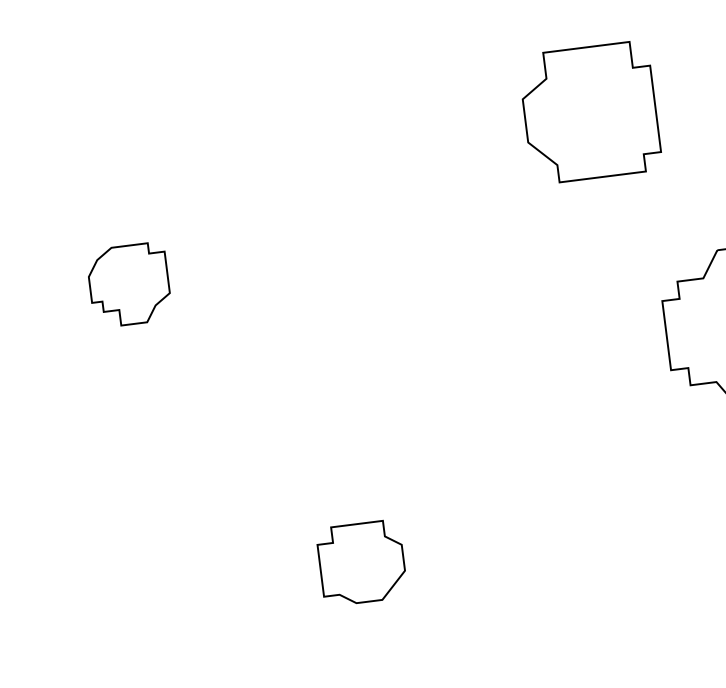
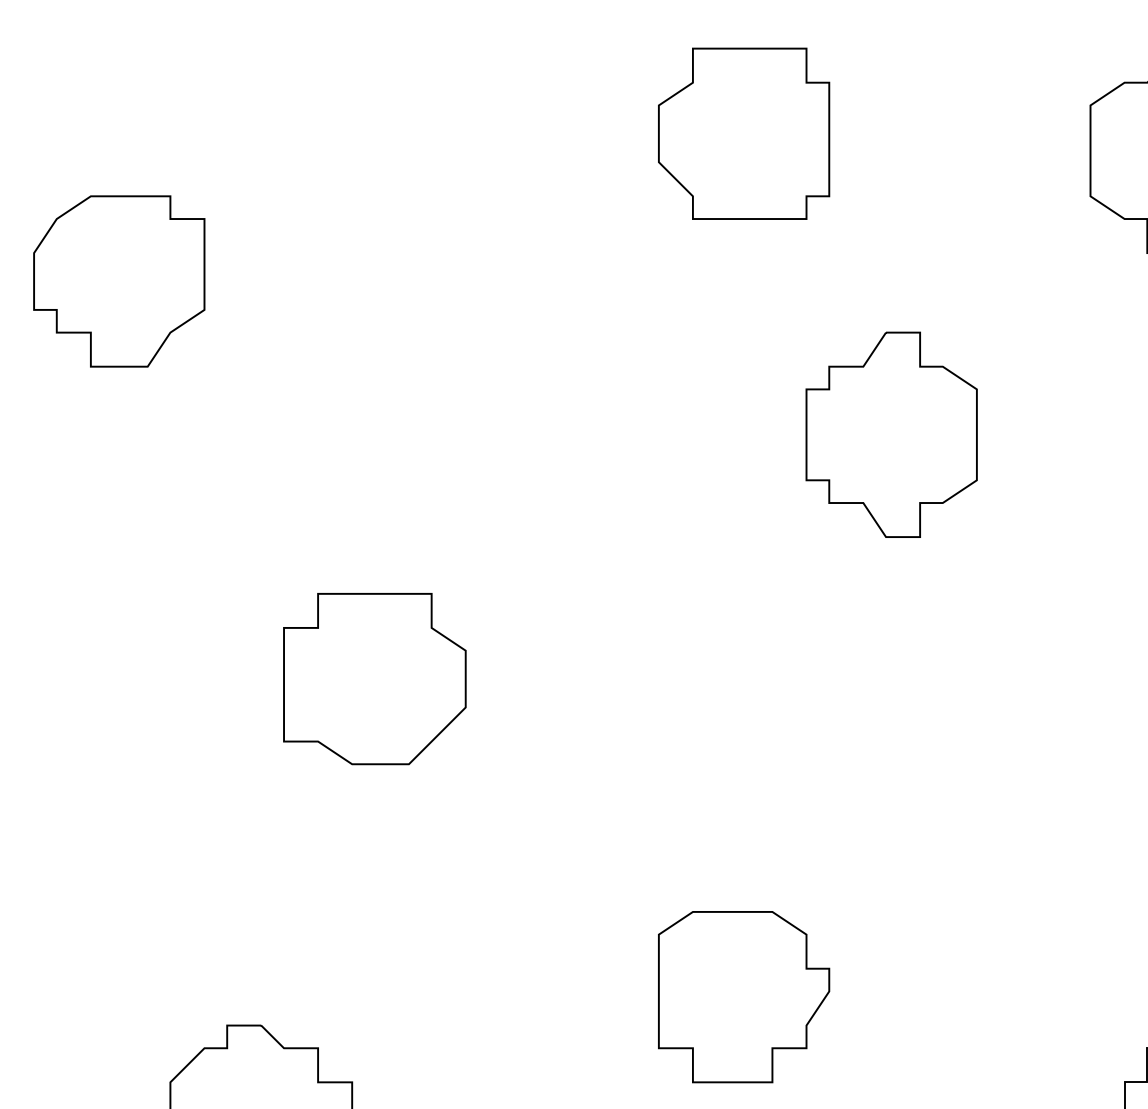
part: (129, 285) -> (119, 281), size x1.67
part: (361, 563) -> (374, 679), size x1.67

